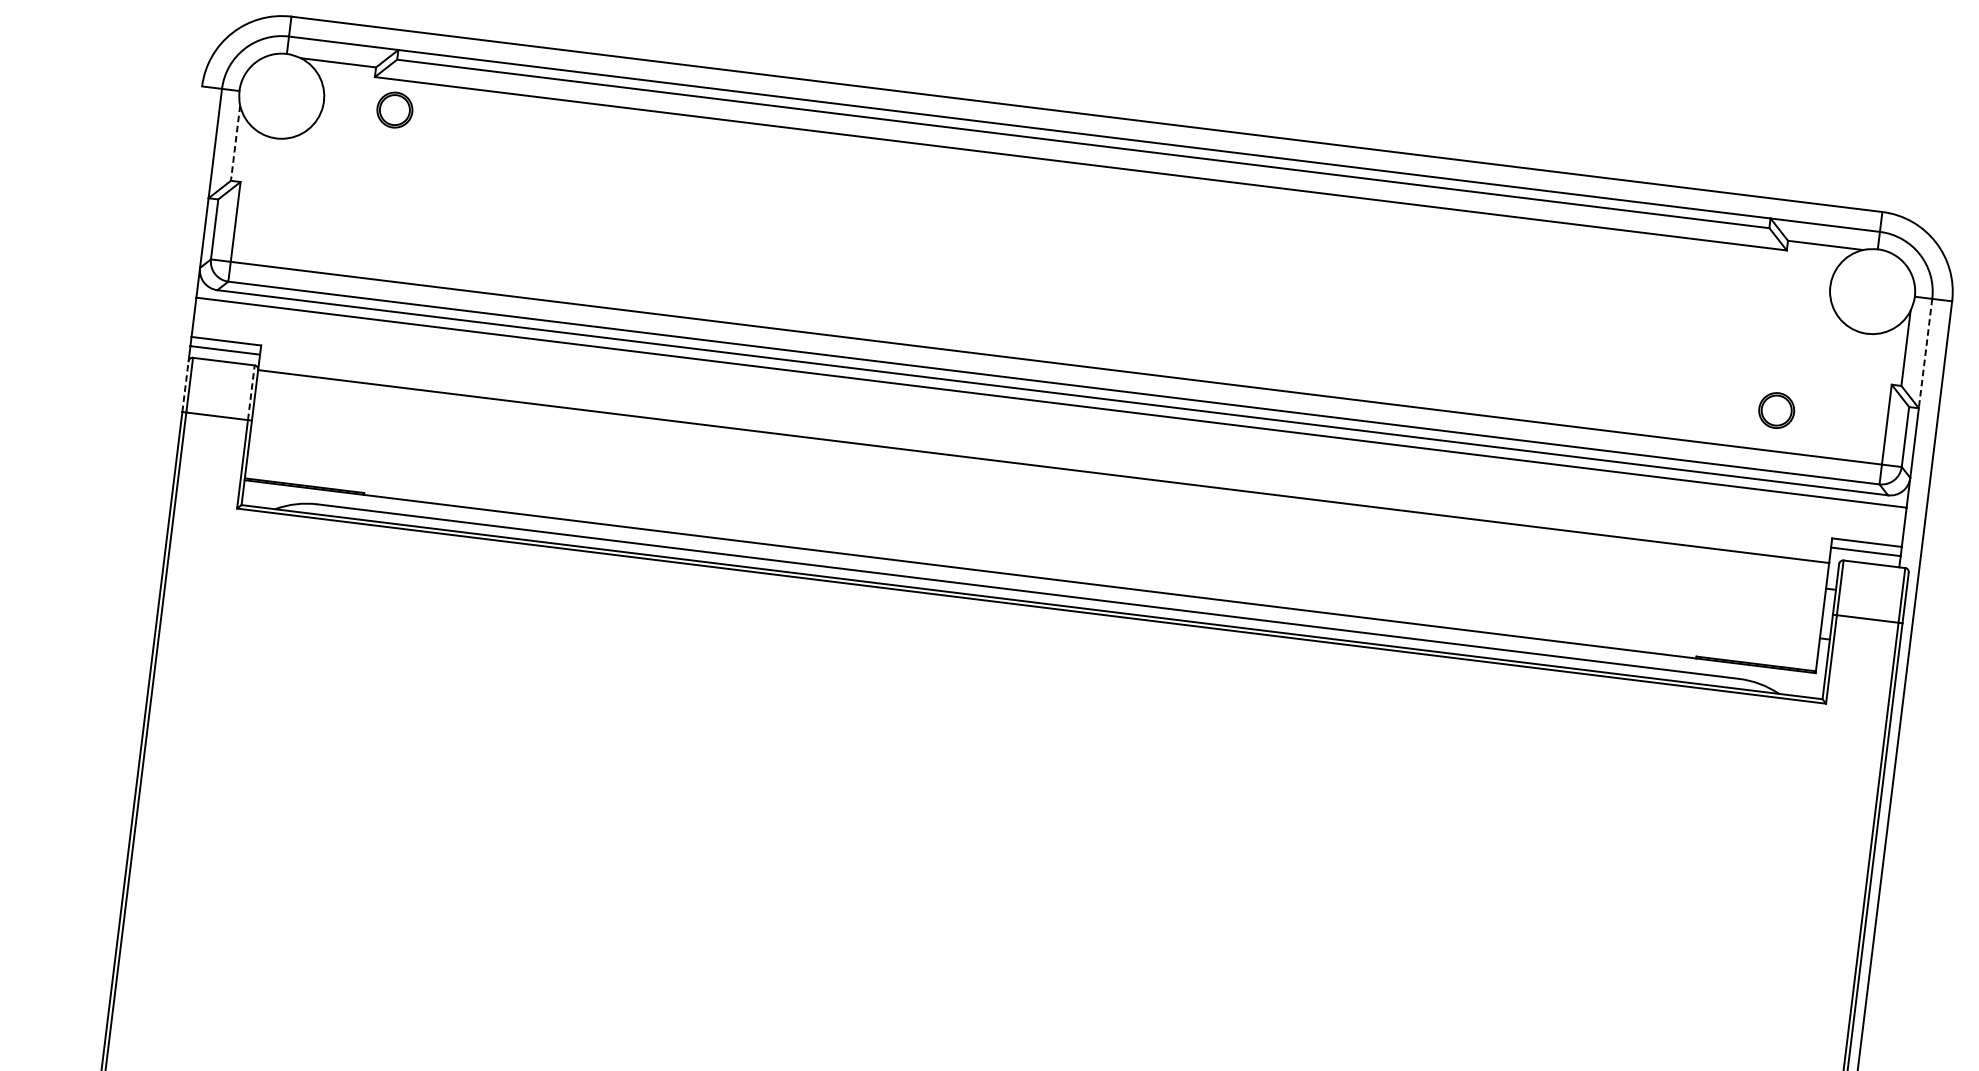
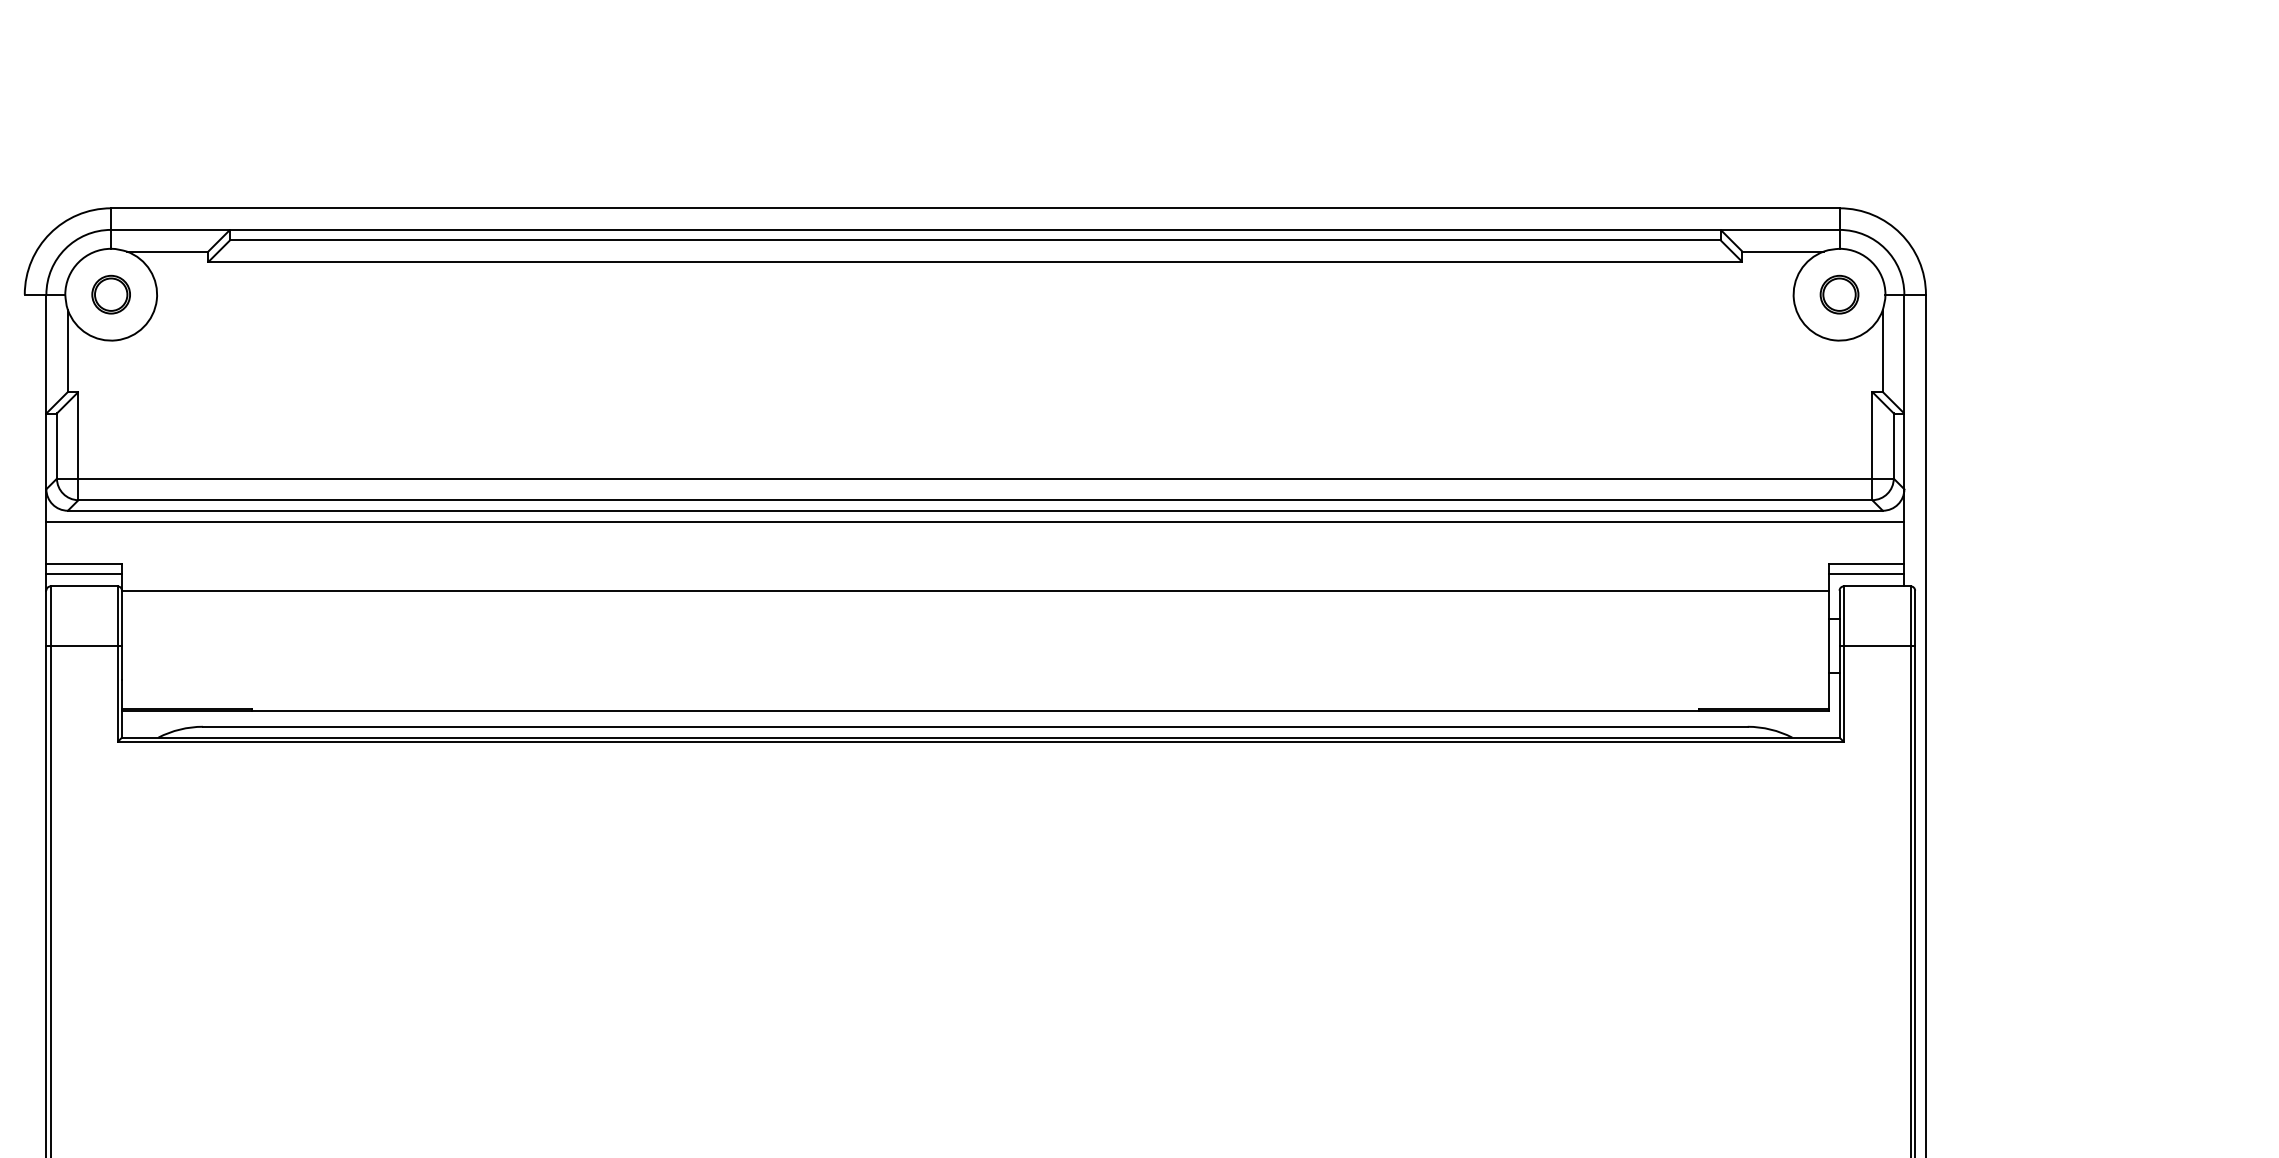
part: (394, 109) -> (110, 294), moved
line: (235, 143) -> (68, 351), dashed -> solid
line: (1925, 353) -> (1904, 354), dashed -> solid
line: (185, 386) -> (46, 618), dashed -> solid
line: (251, 393) -> (117, 616), dashed -> solid
part: (1776, 410) -> (1839, 294), moved

